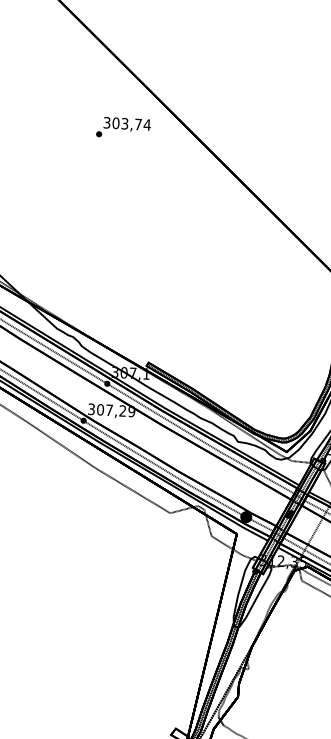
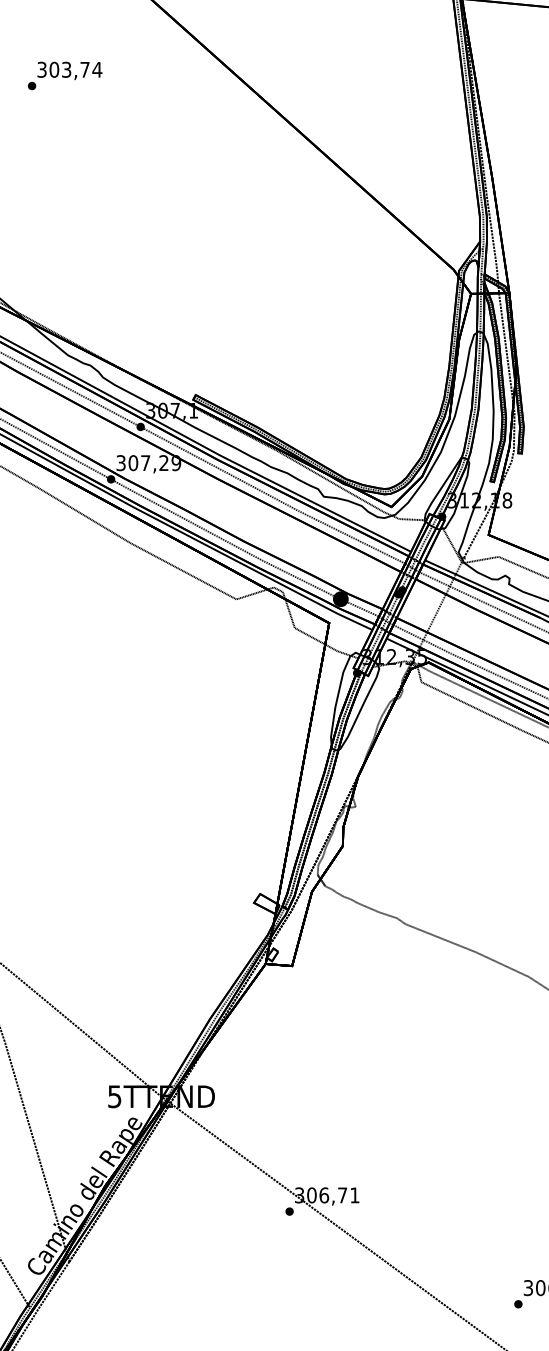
text: (123, 127) -> (65, 75), moved

